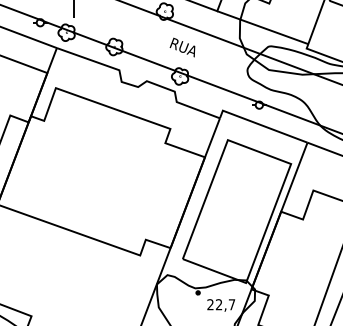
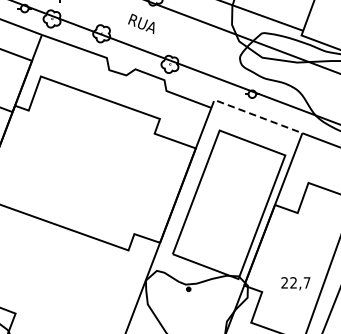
text: (182, 47) -> (141, 23), moved
line: (261, 125) -> (254, 115), solid -> dashed
text: (221, 305) -> (296, 283), moved

